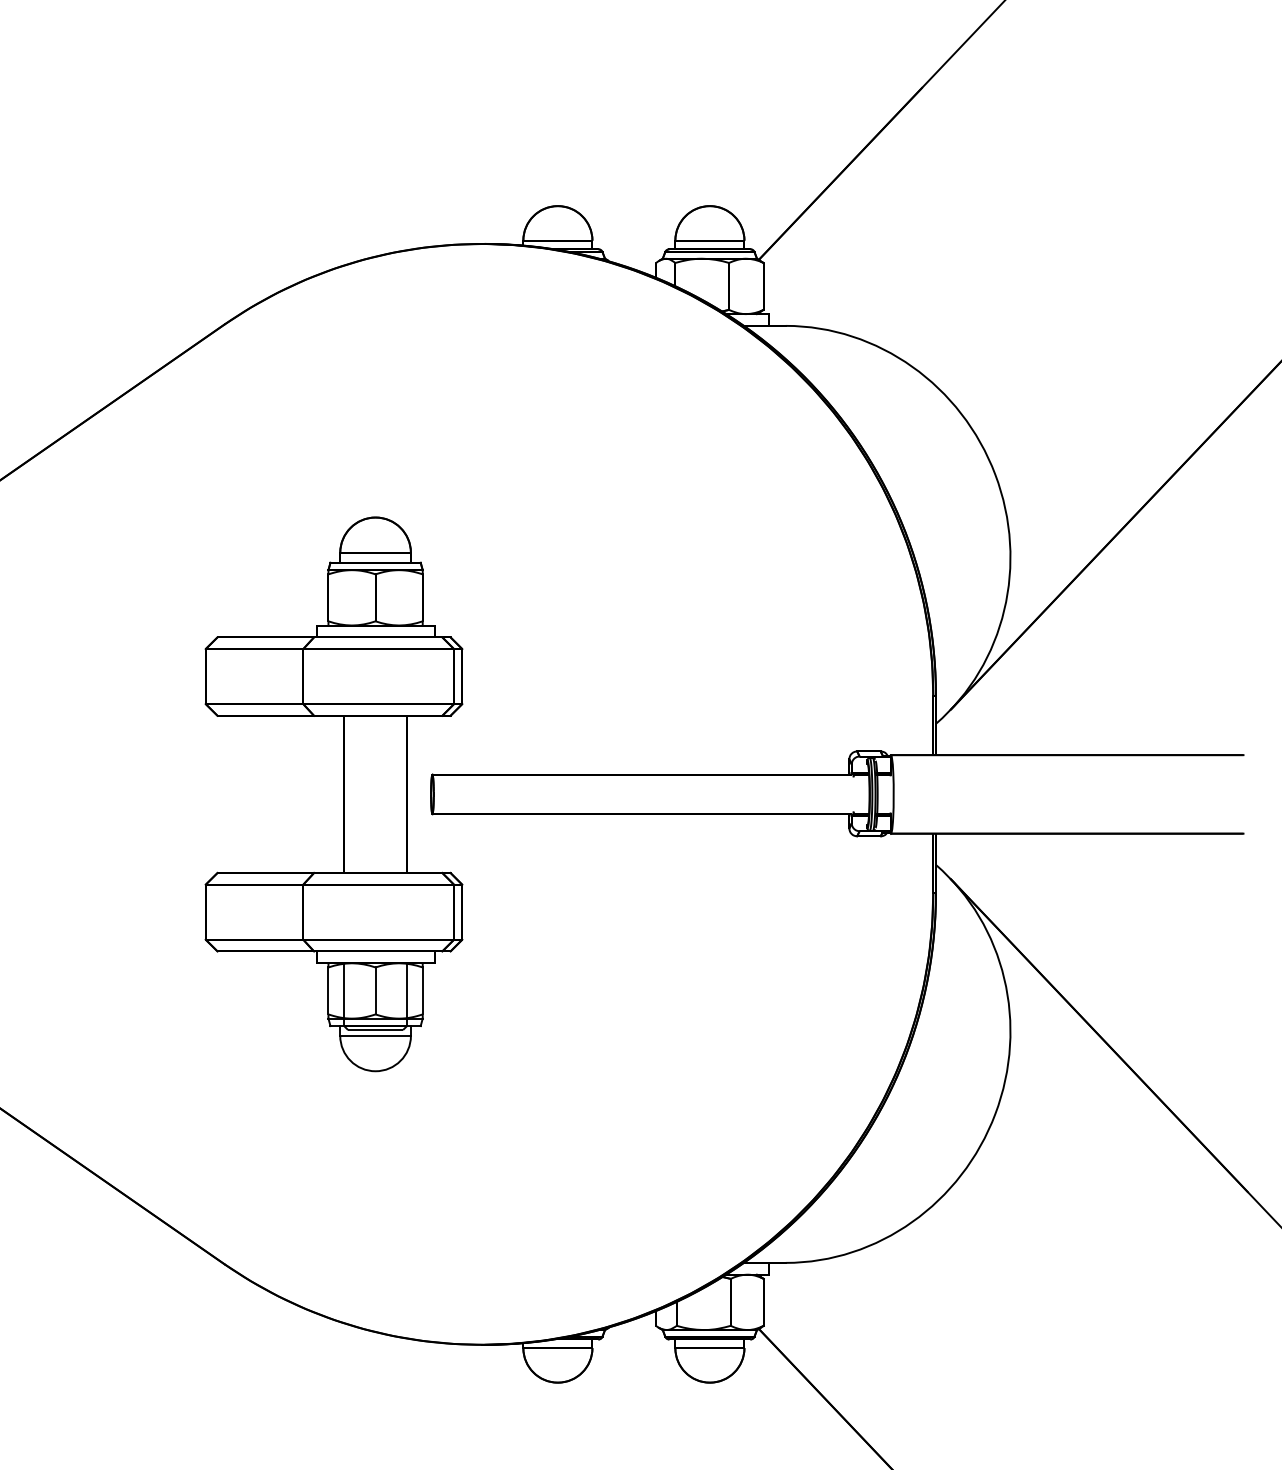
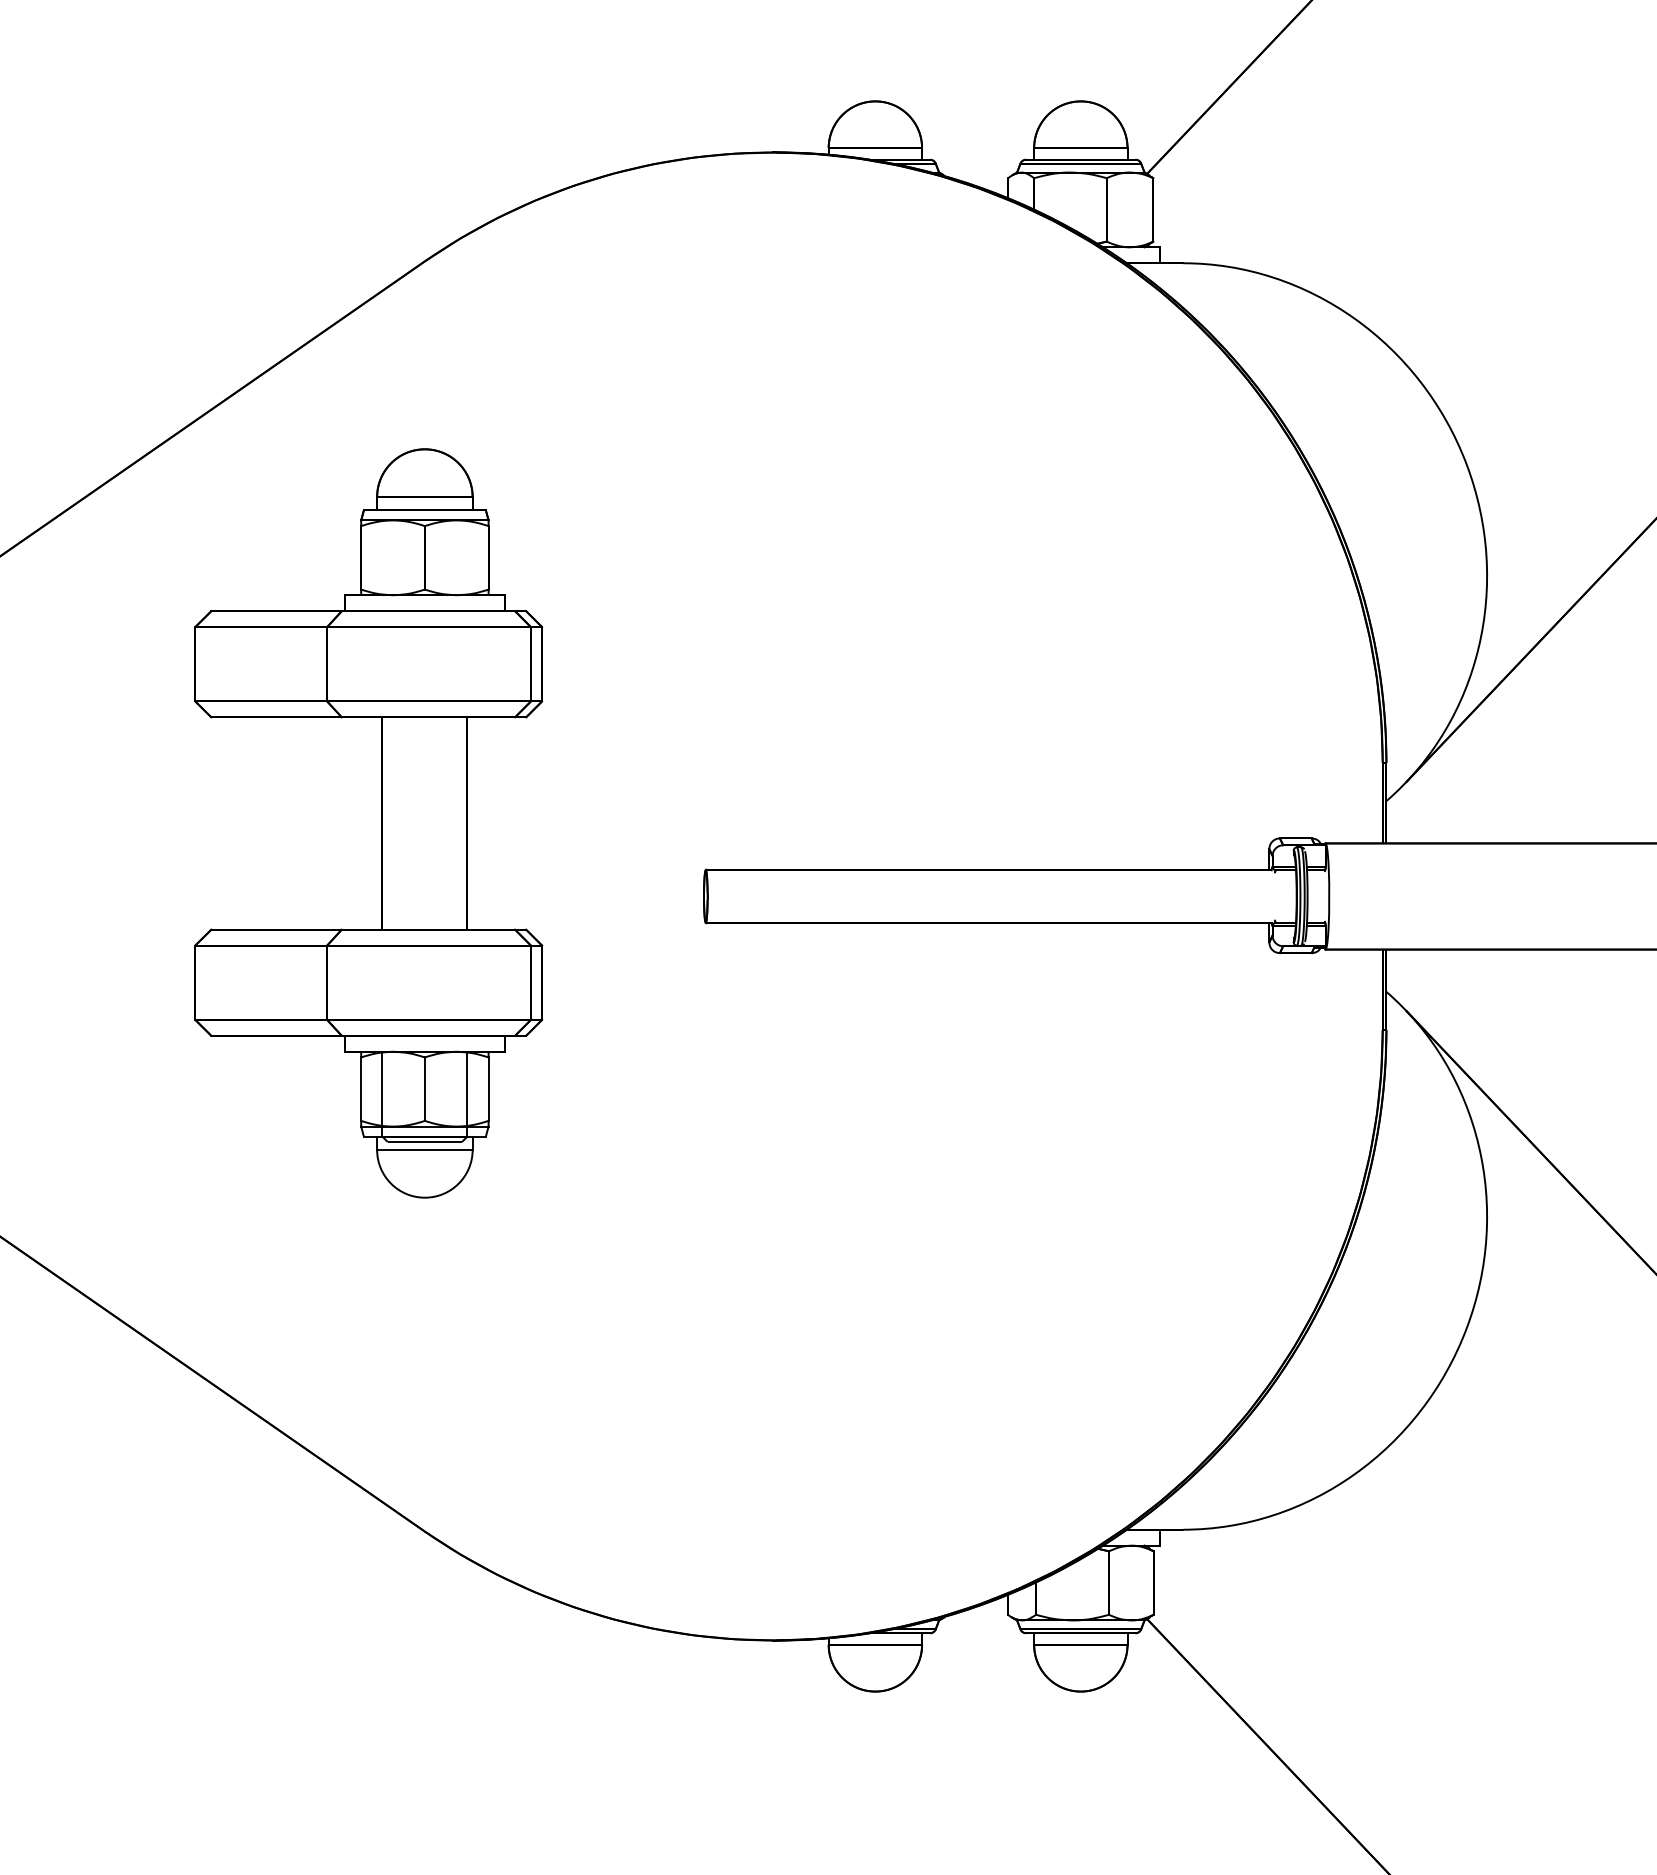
part: (343, 794) -> (381, 823), moved

